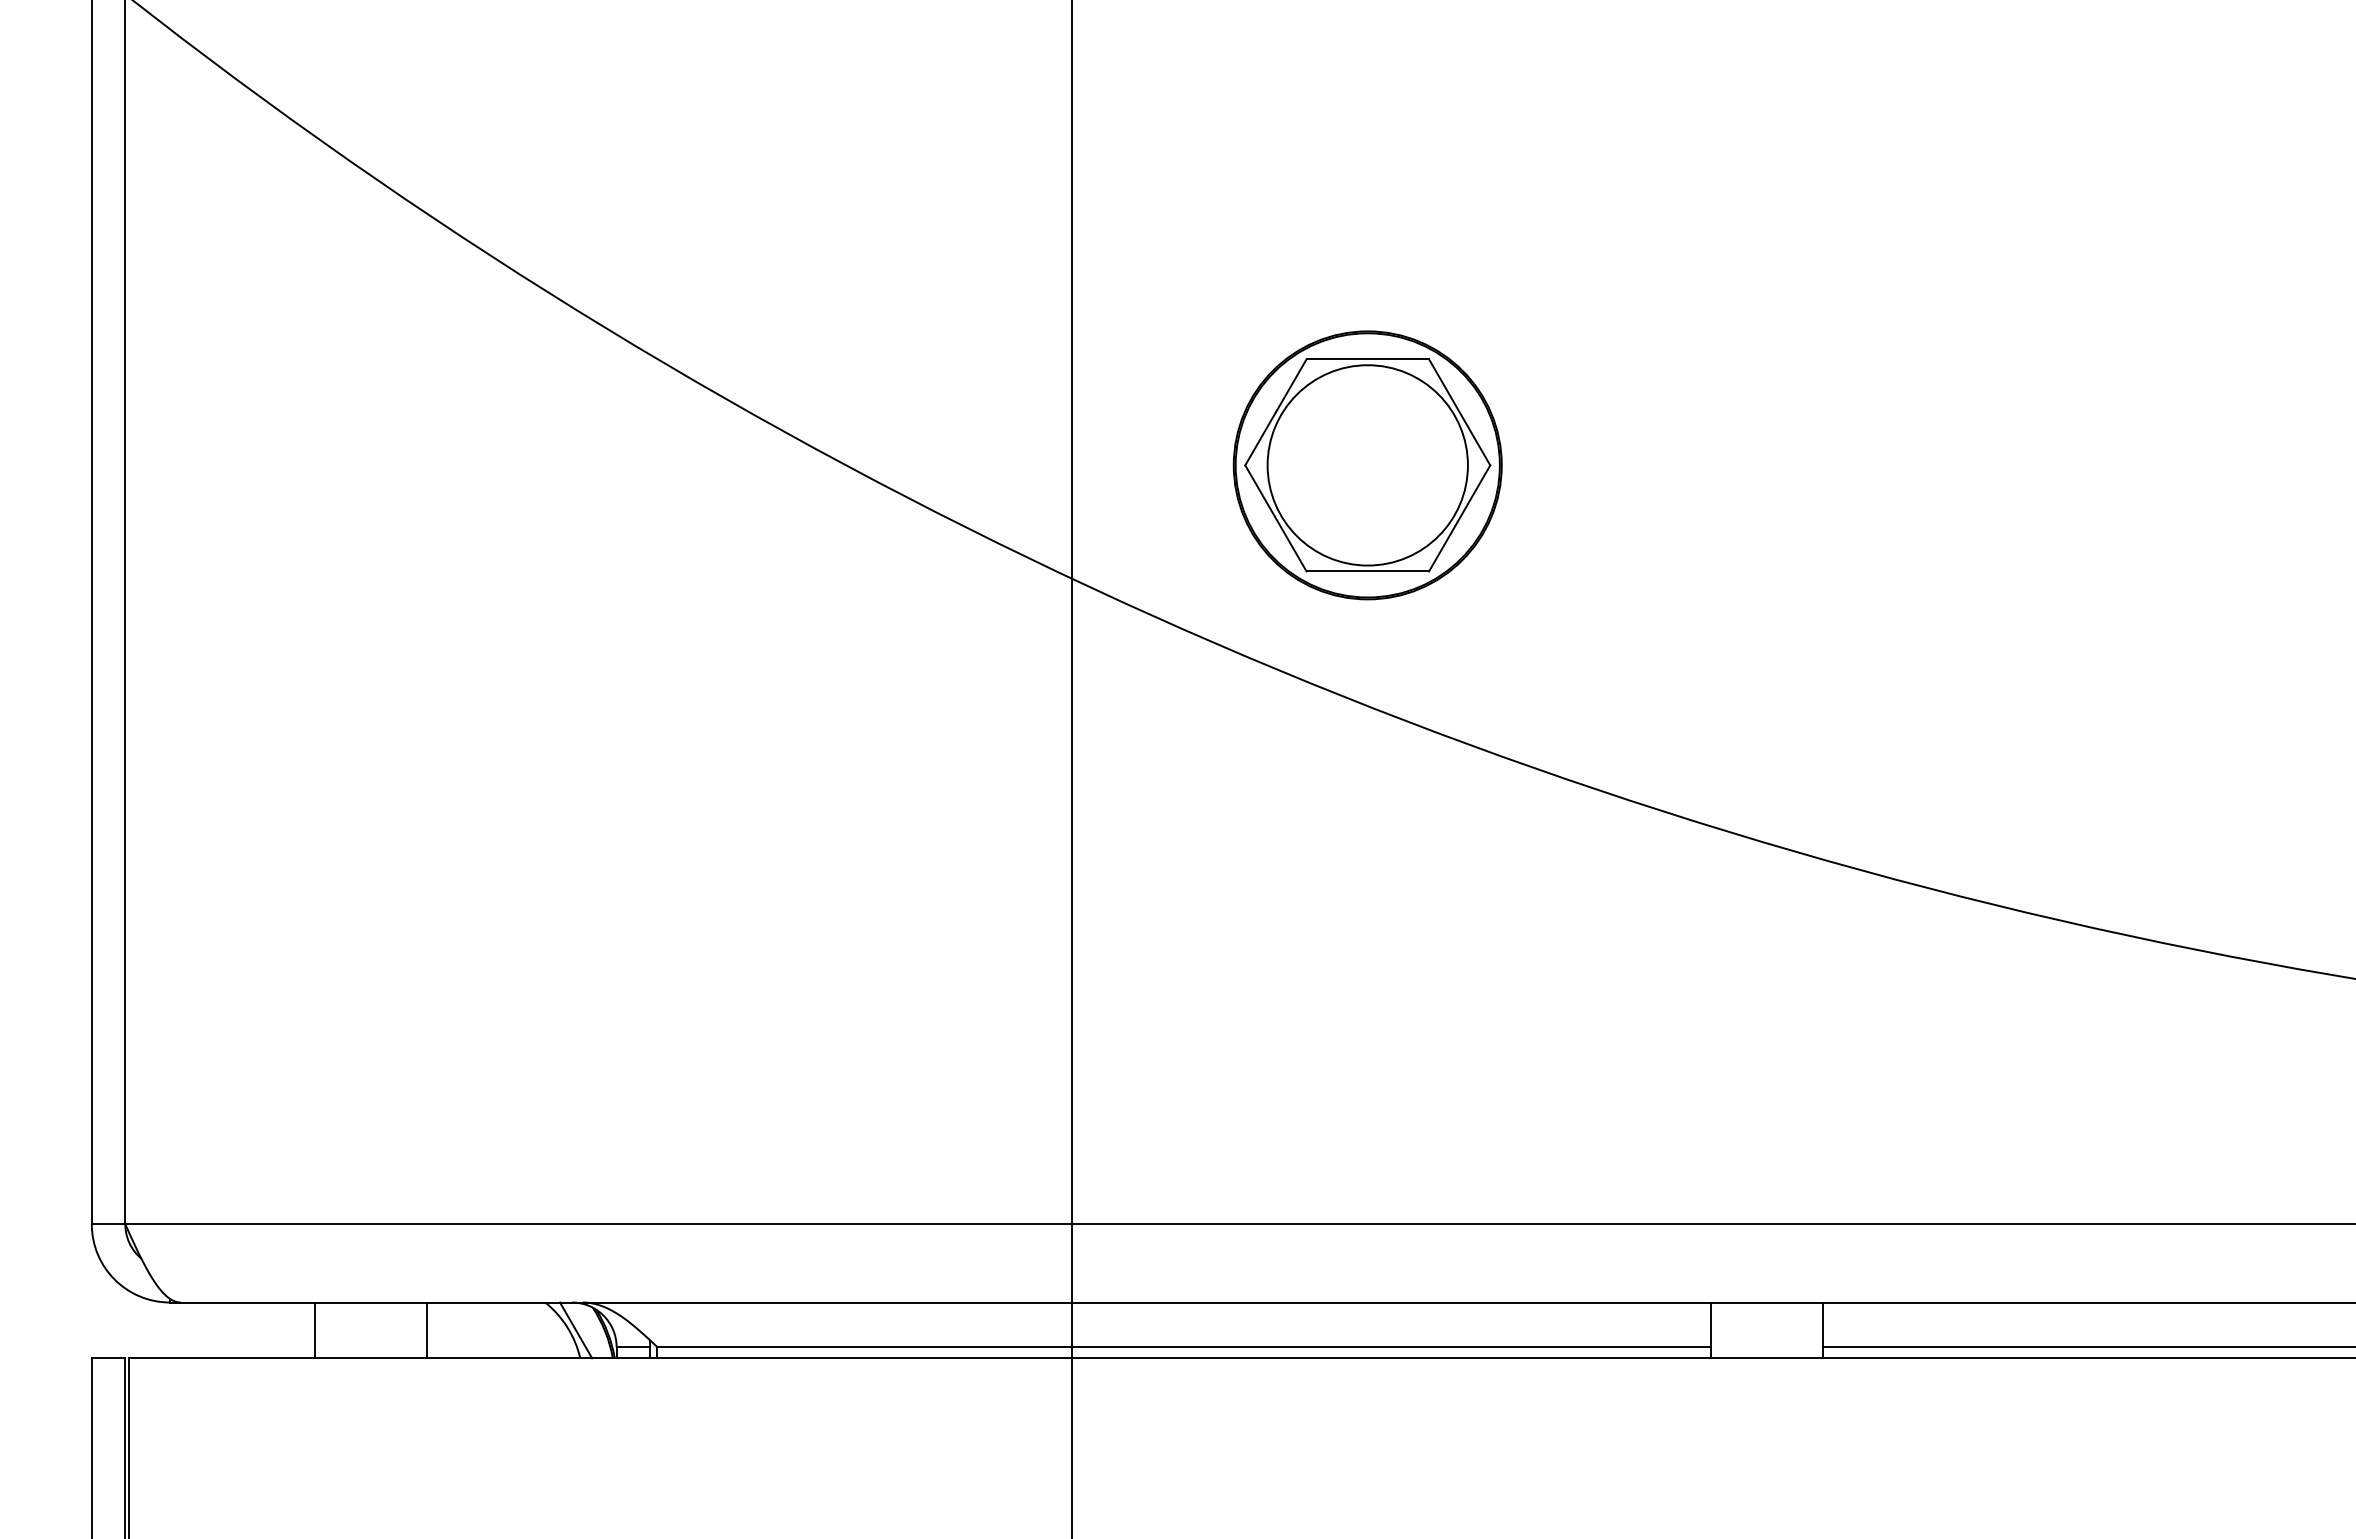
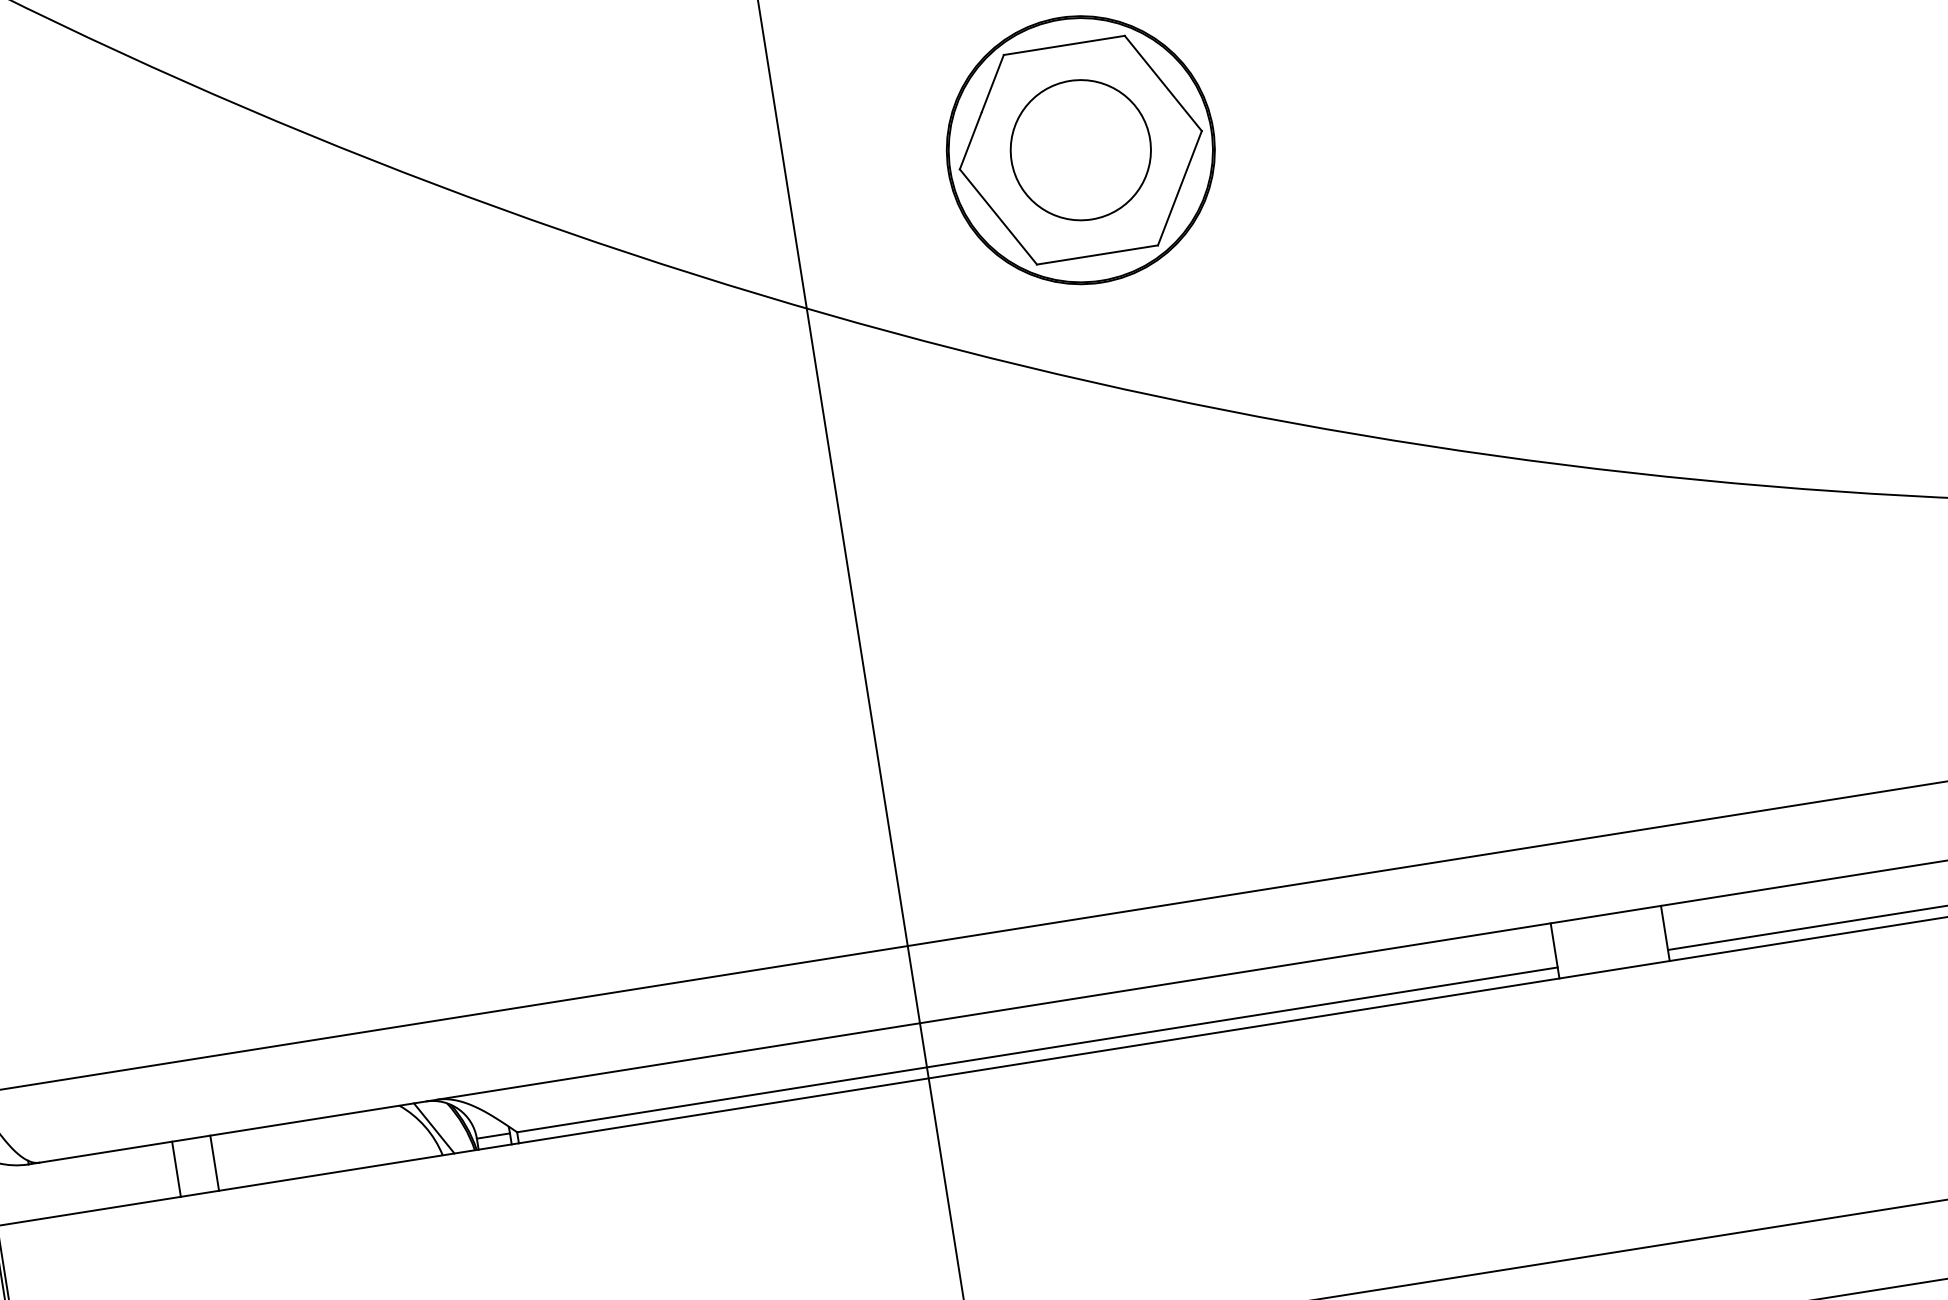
circle: (1367, 465) -> (1080, 150), size x0.7
line: (426, 1330) -> (214, 1163), moved

